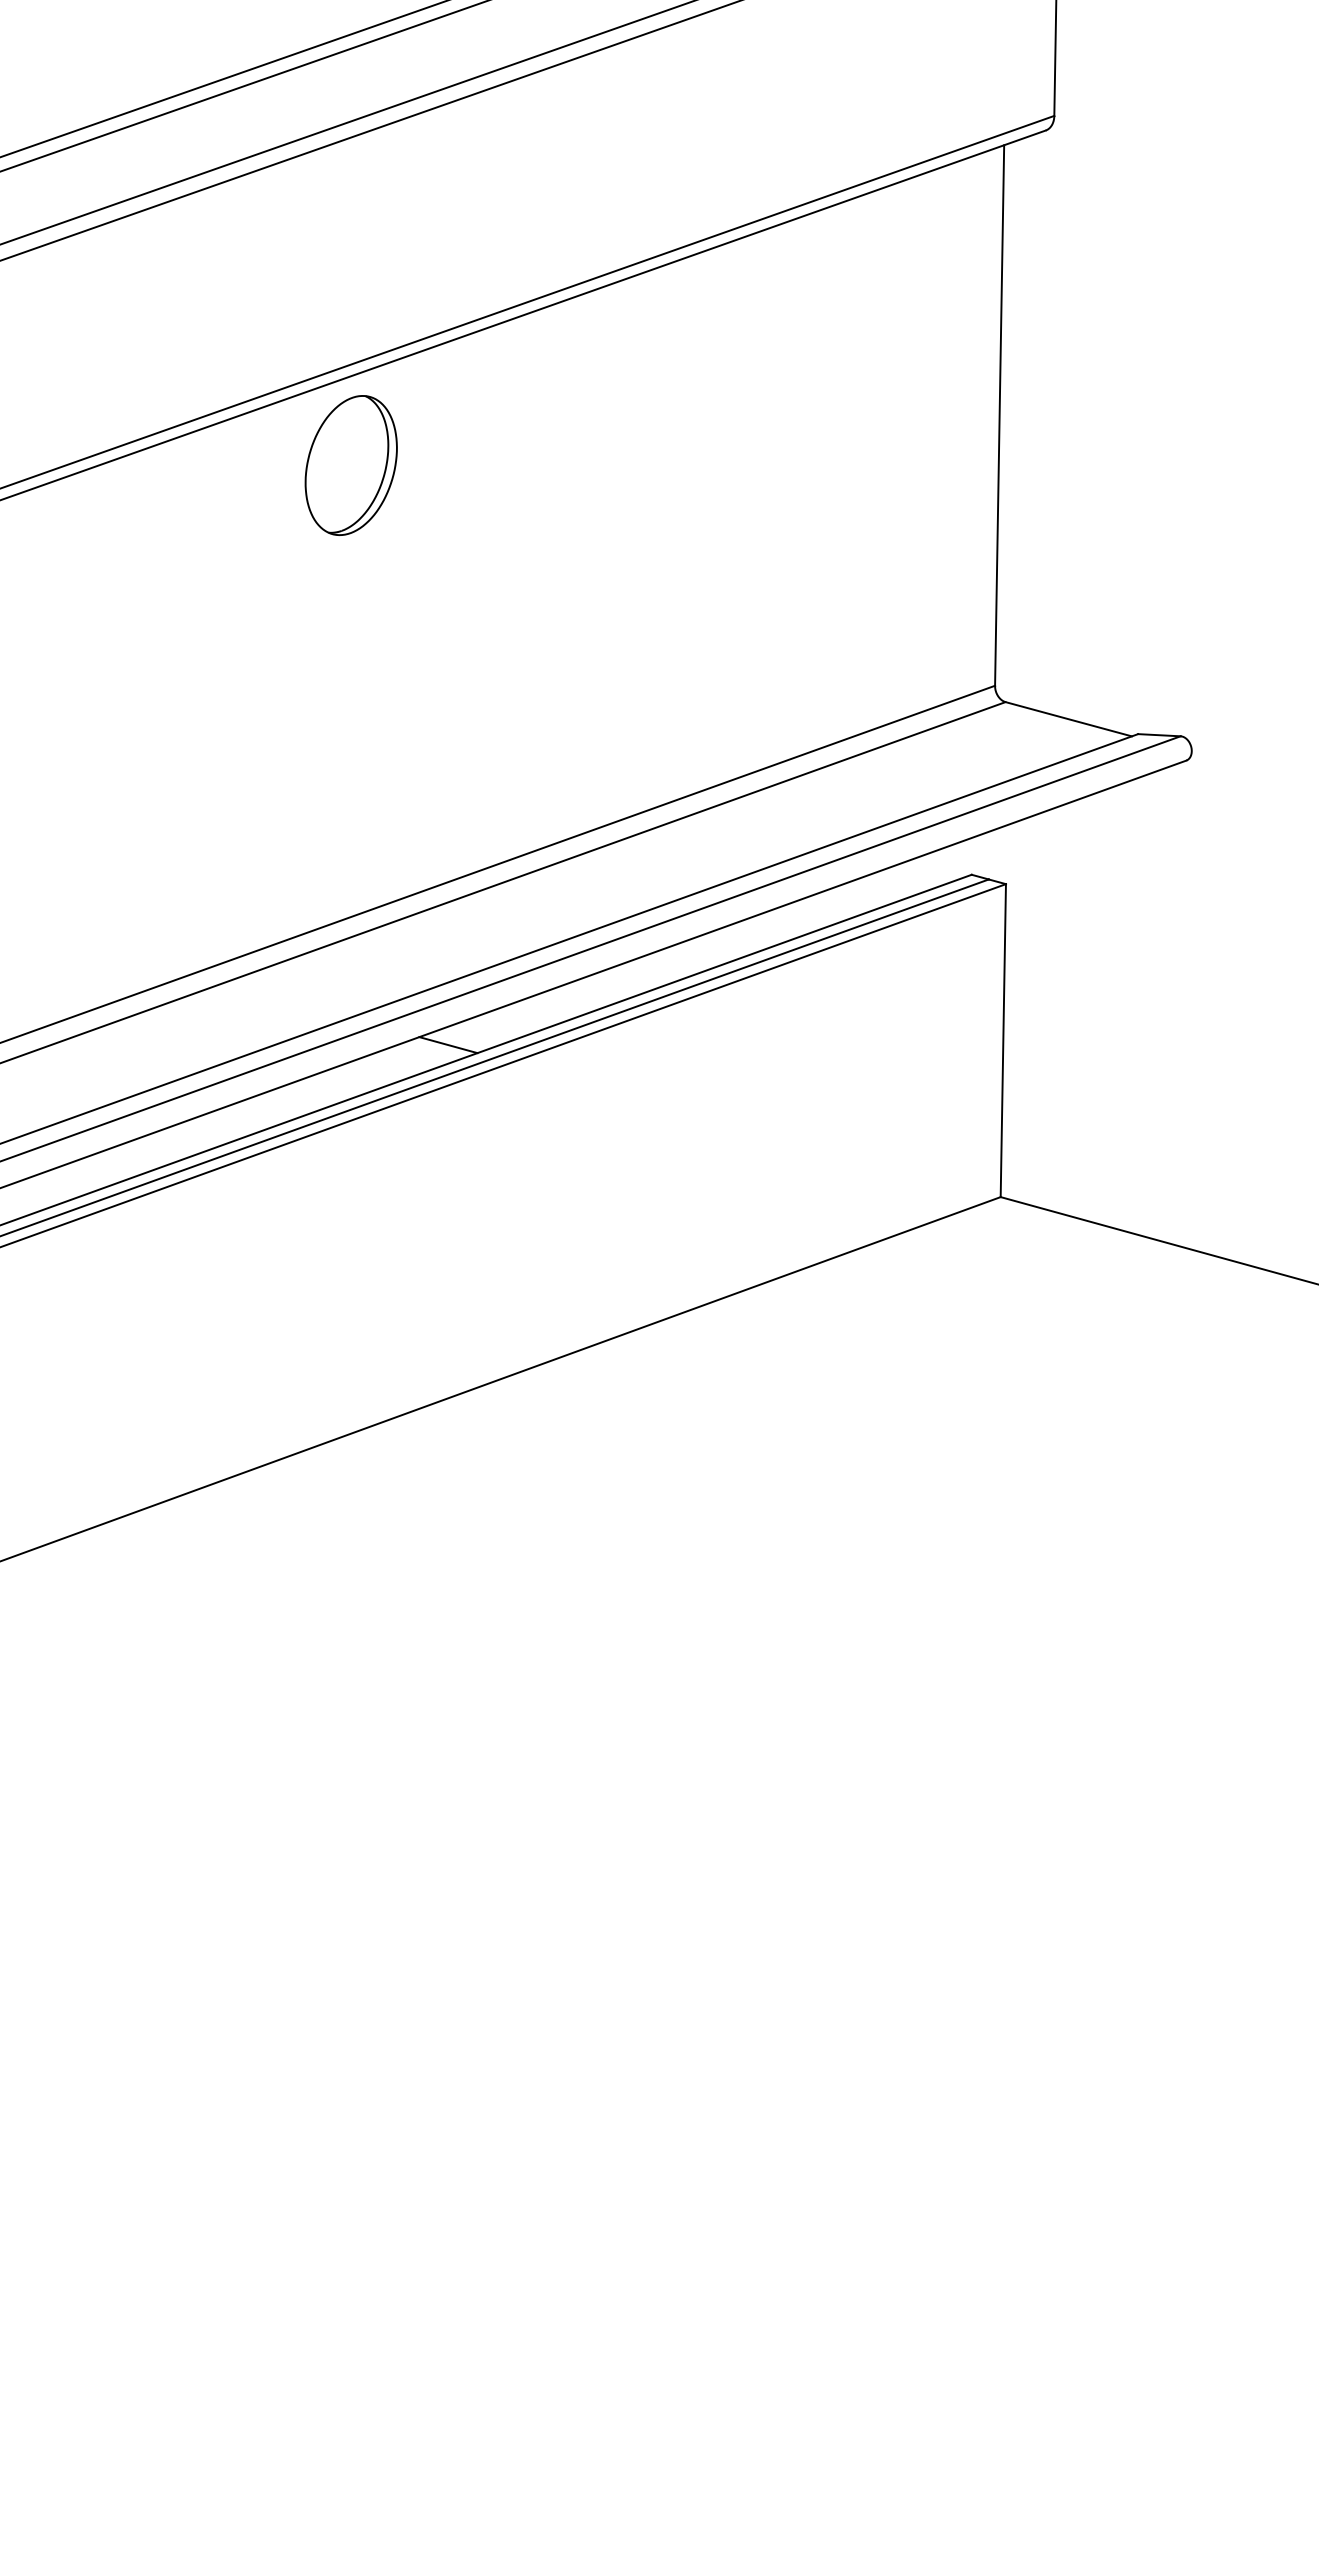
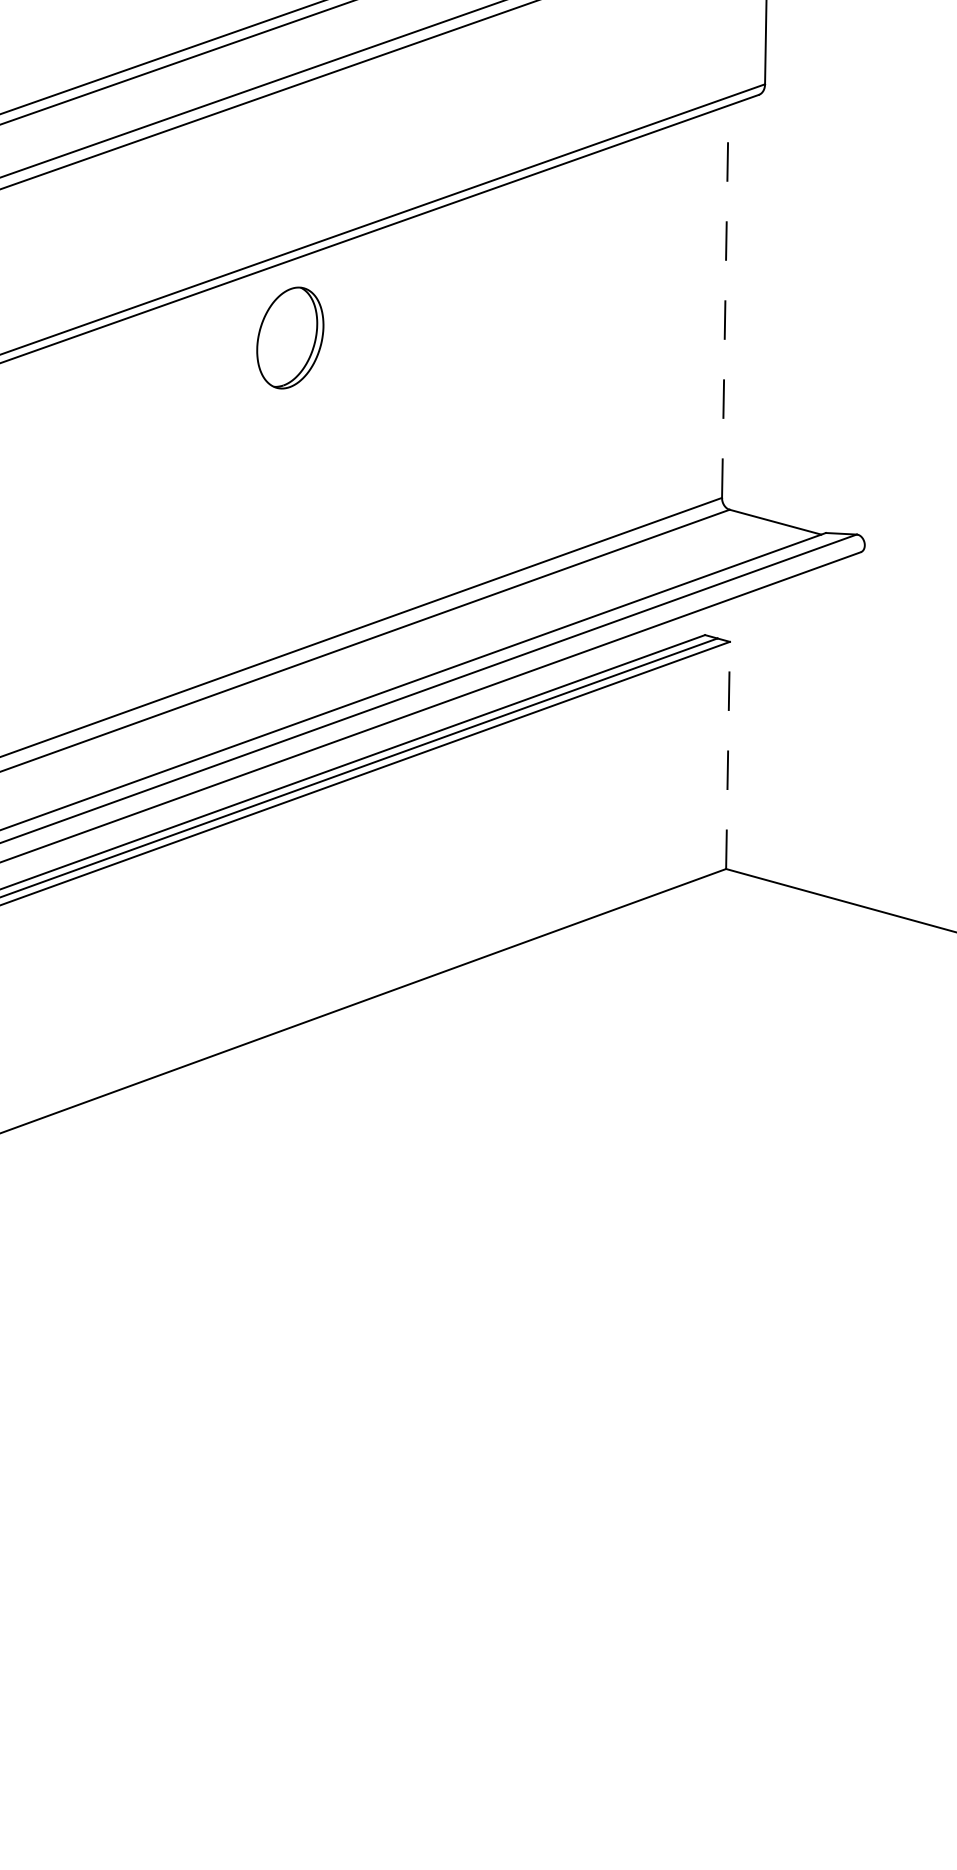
line: (999, 415) -> (725, 301), solid -> dashed
part: (350, 465) -> (289, 338), moved
line: (1003, 1040) -> (728, 755), solid -> dashed
line: (448, 1045) -> (325, 758), removed

